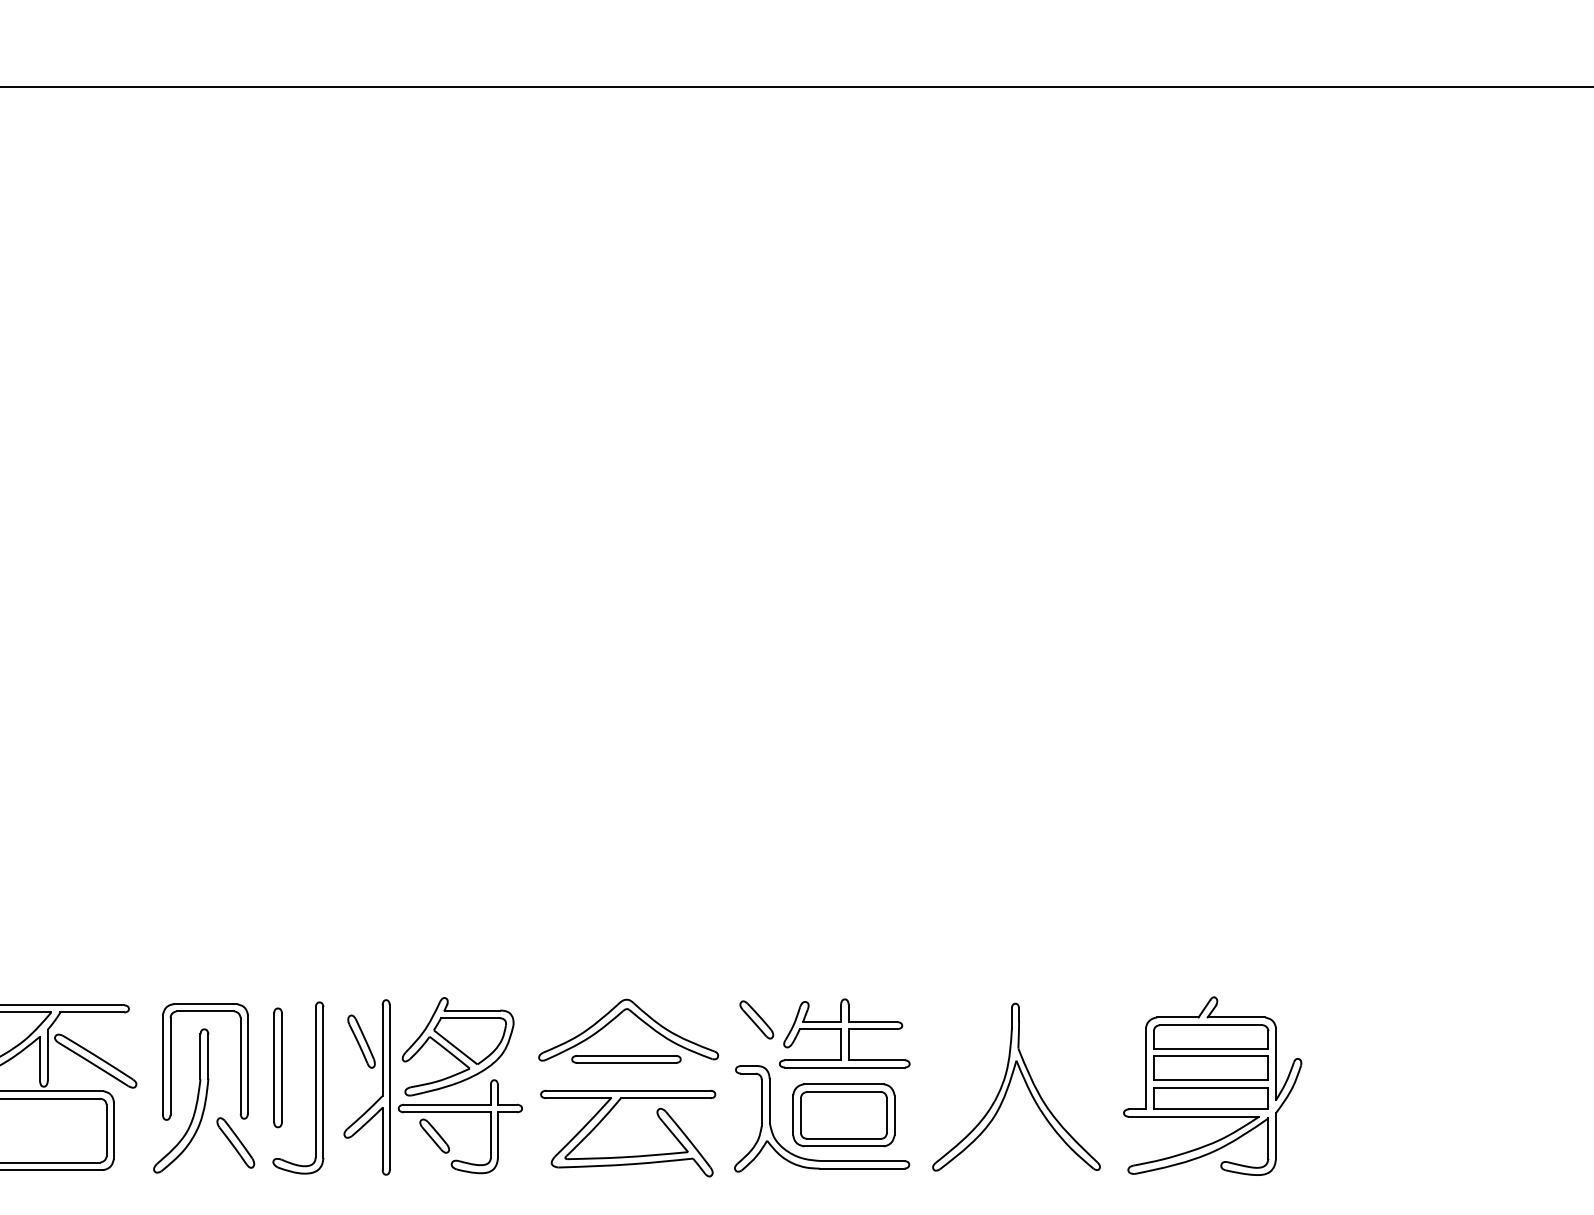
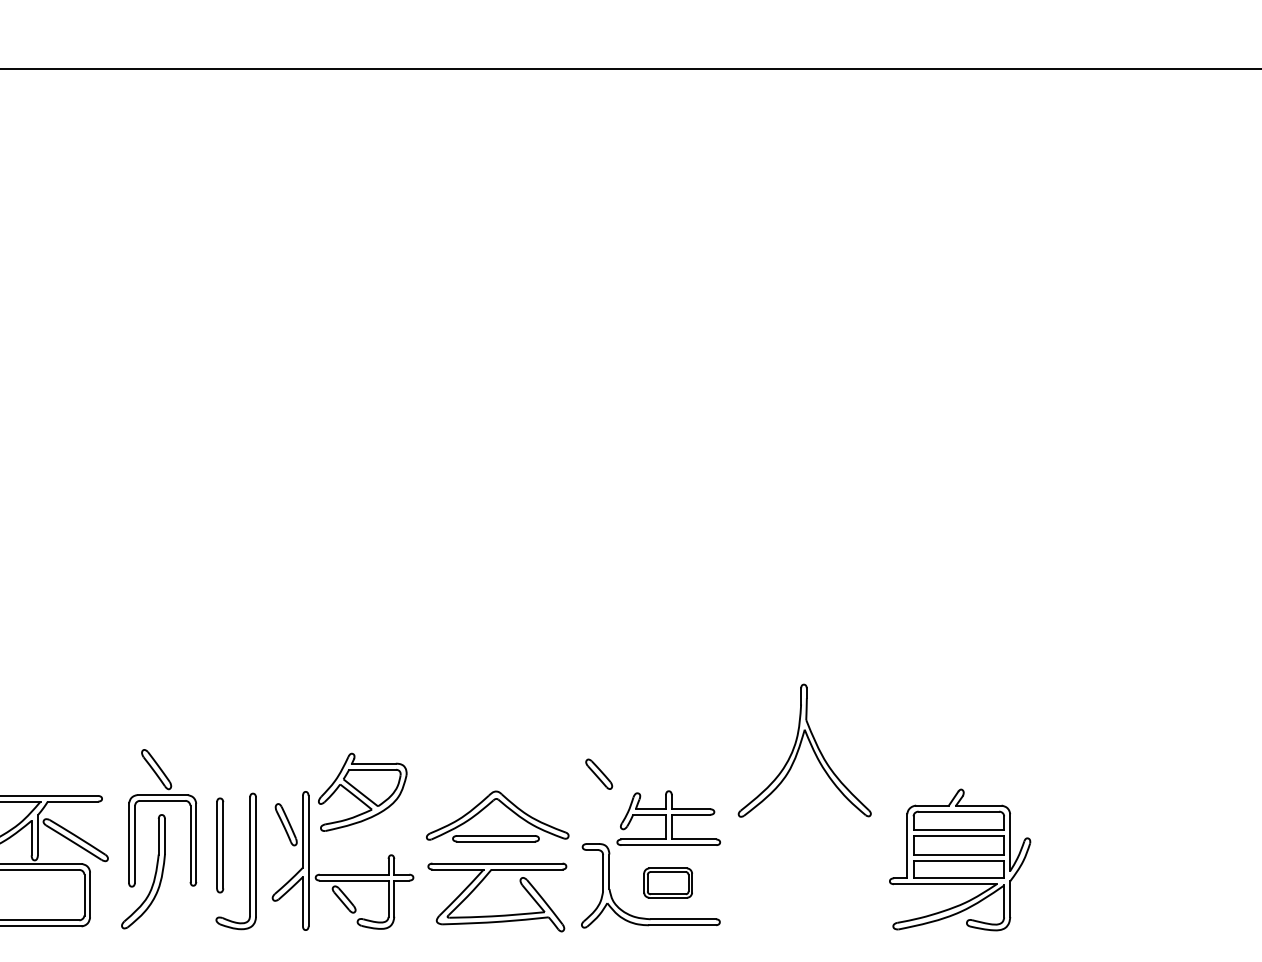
part: (756, 1019) -> (598, 773), moved
part: (457, 1046) -> (362, 792), moved
part: (1010, 1083) -> (800, 747), moved
part: (843, 1115) -> (667, 883), size x0.6
part: (235, 1142) -> (156, 769), moved

